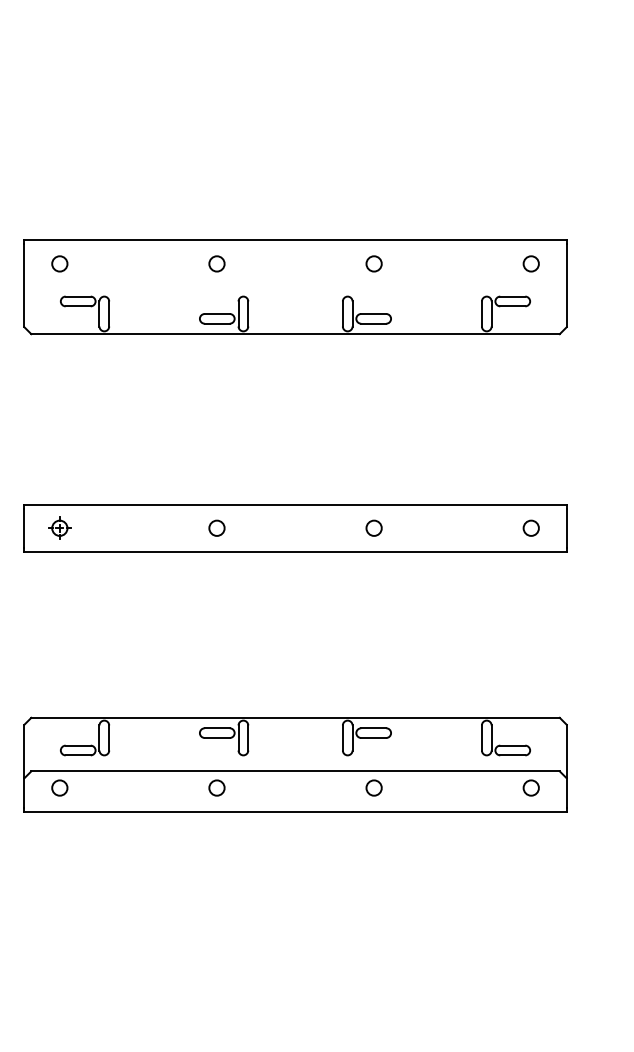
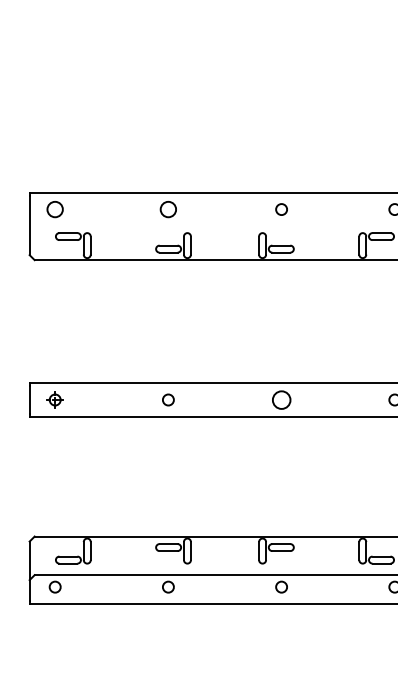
circle: (59, 263) -> (54, 209), size x1.4
circle: (216, 263) -> (168, 209), size x1.4
circle: (373, 527) -> (281, 399), size x1.6

